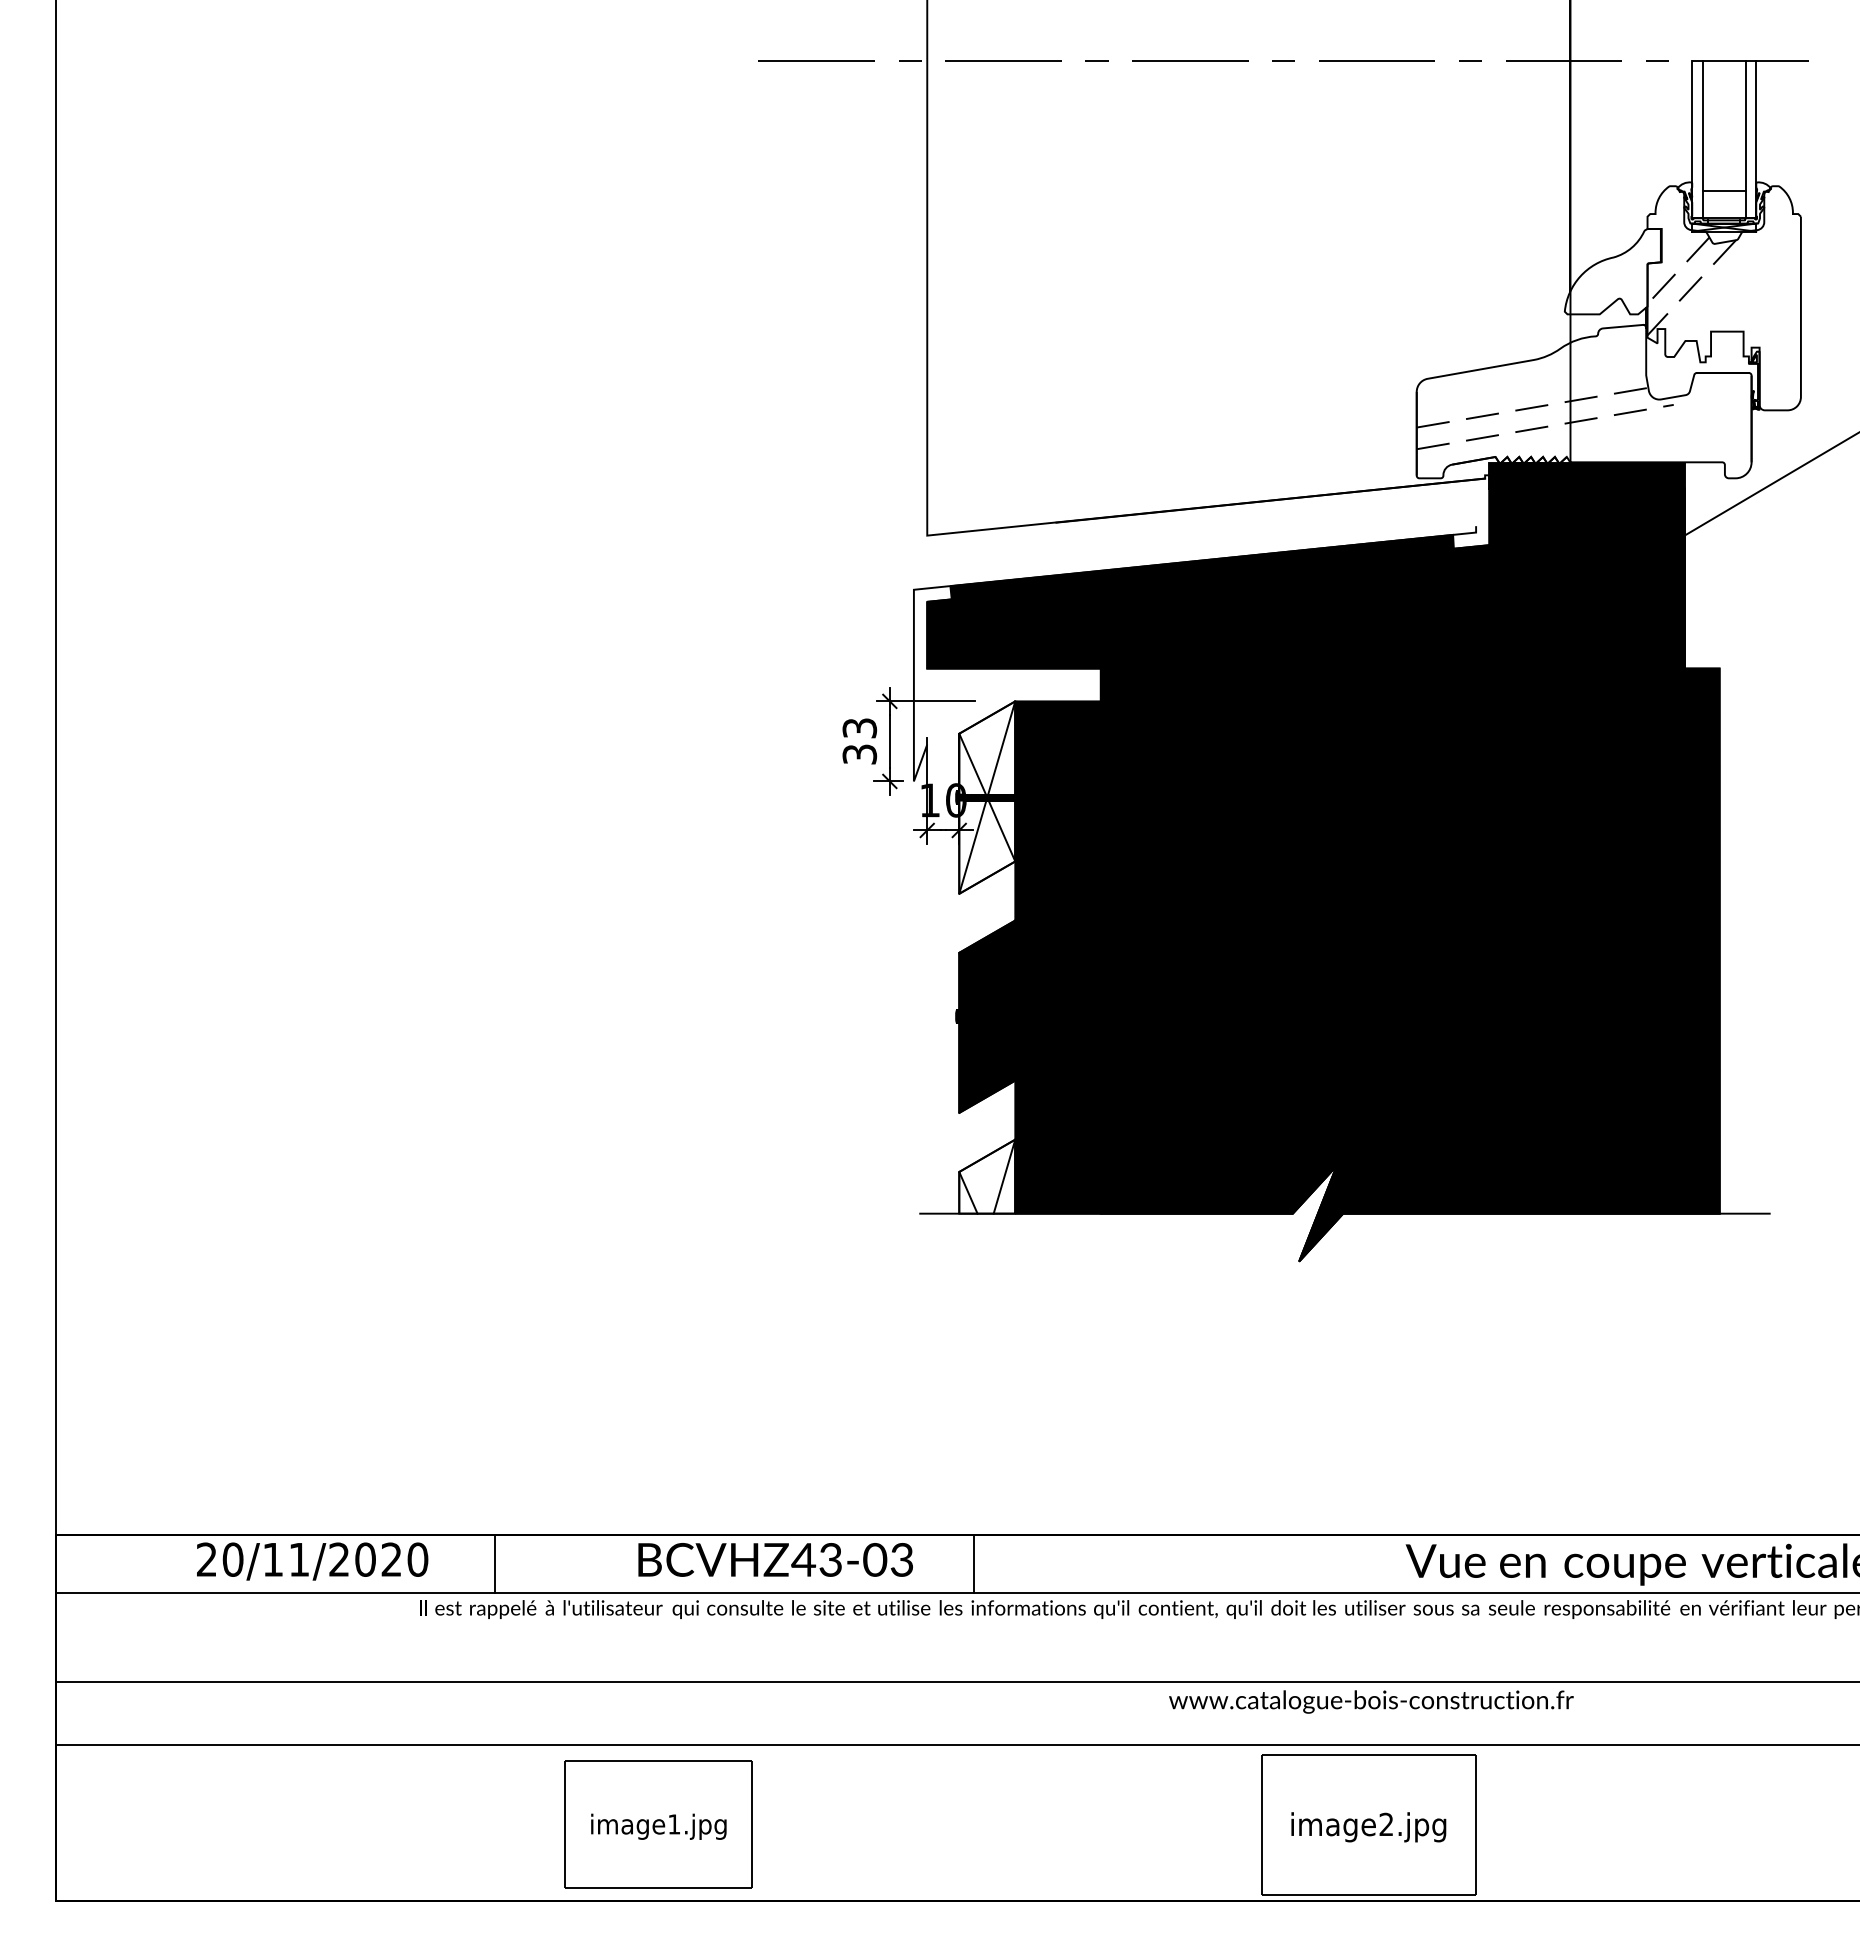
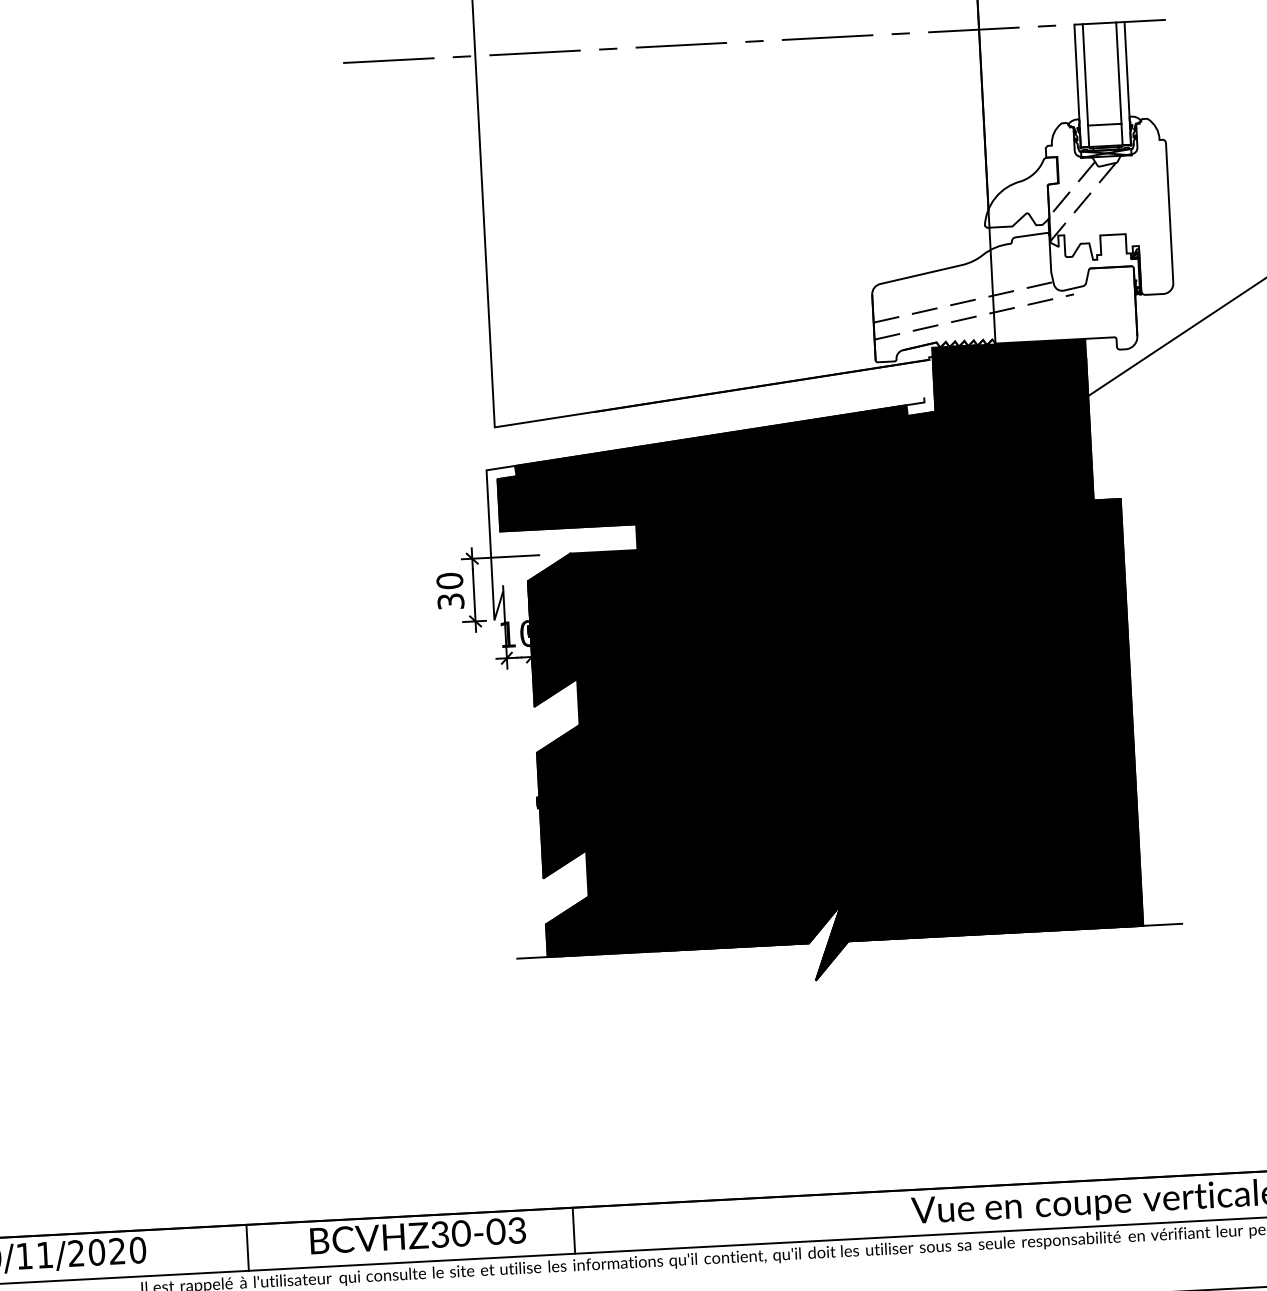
text: (859, 728) -> (449, 581), 33 -> 30
fill: (987, 797) -> (552, 629), added
fill: (987, 1176) -> (568, 926), added
text: (816, 1559) -> (450, 1233), \c16711848;BCVHZ43-03 -> \c16711848;BCVHZ30-03
line: (494, 1563) -> (247, 1247), moved

